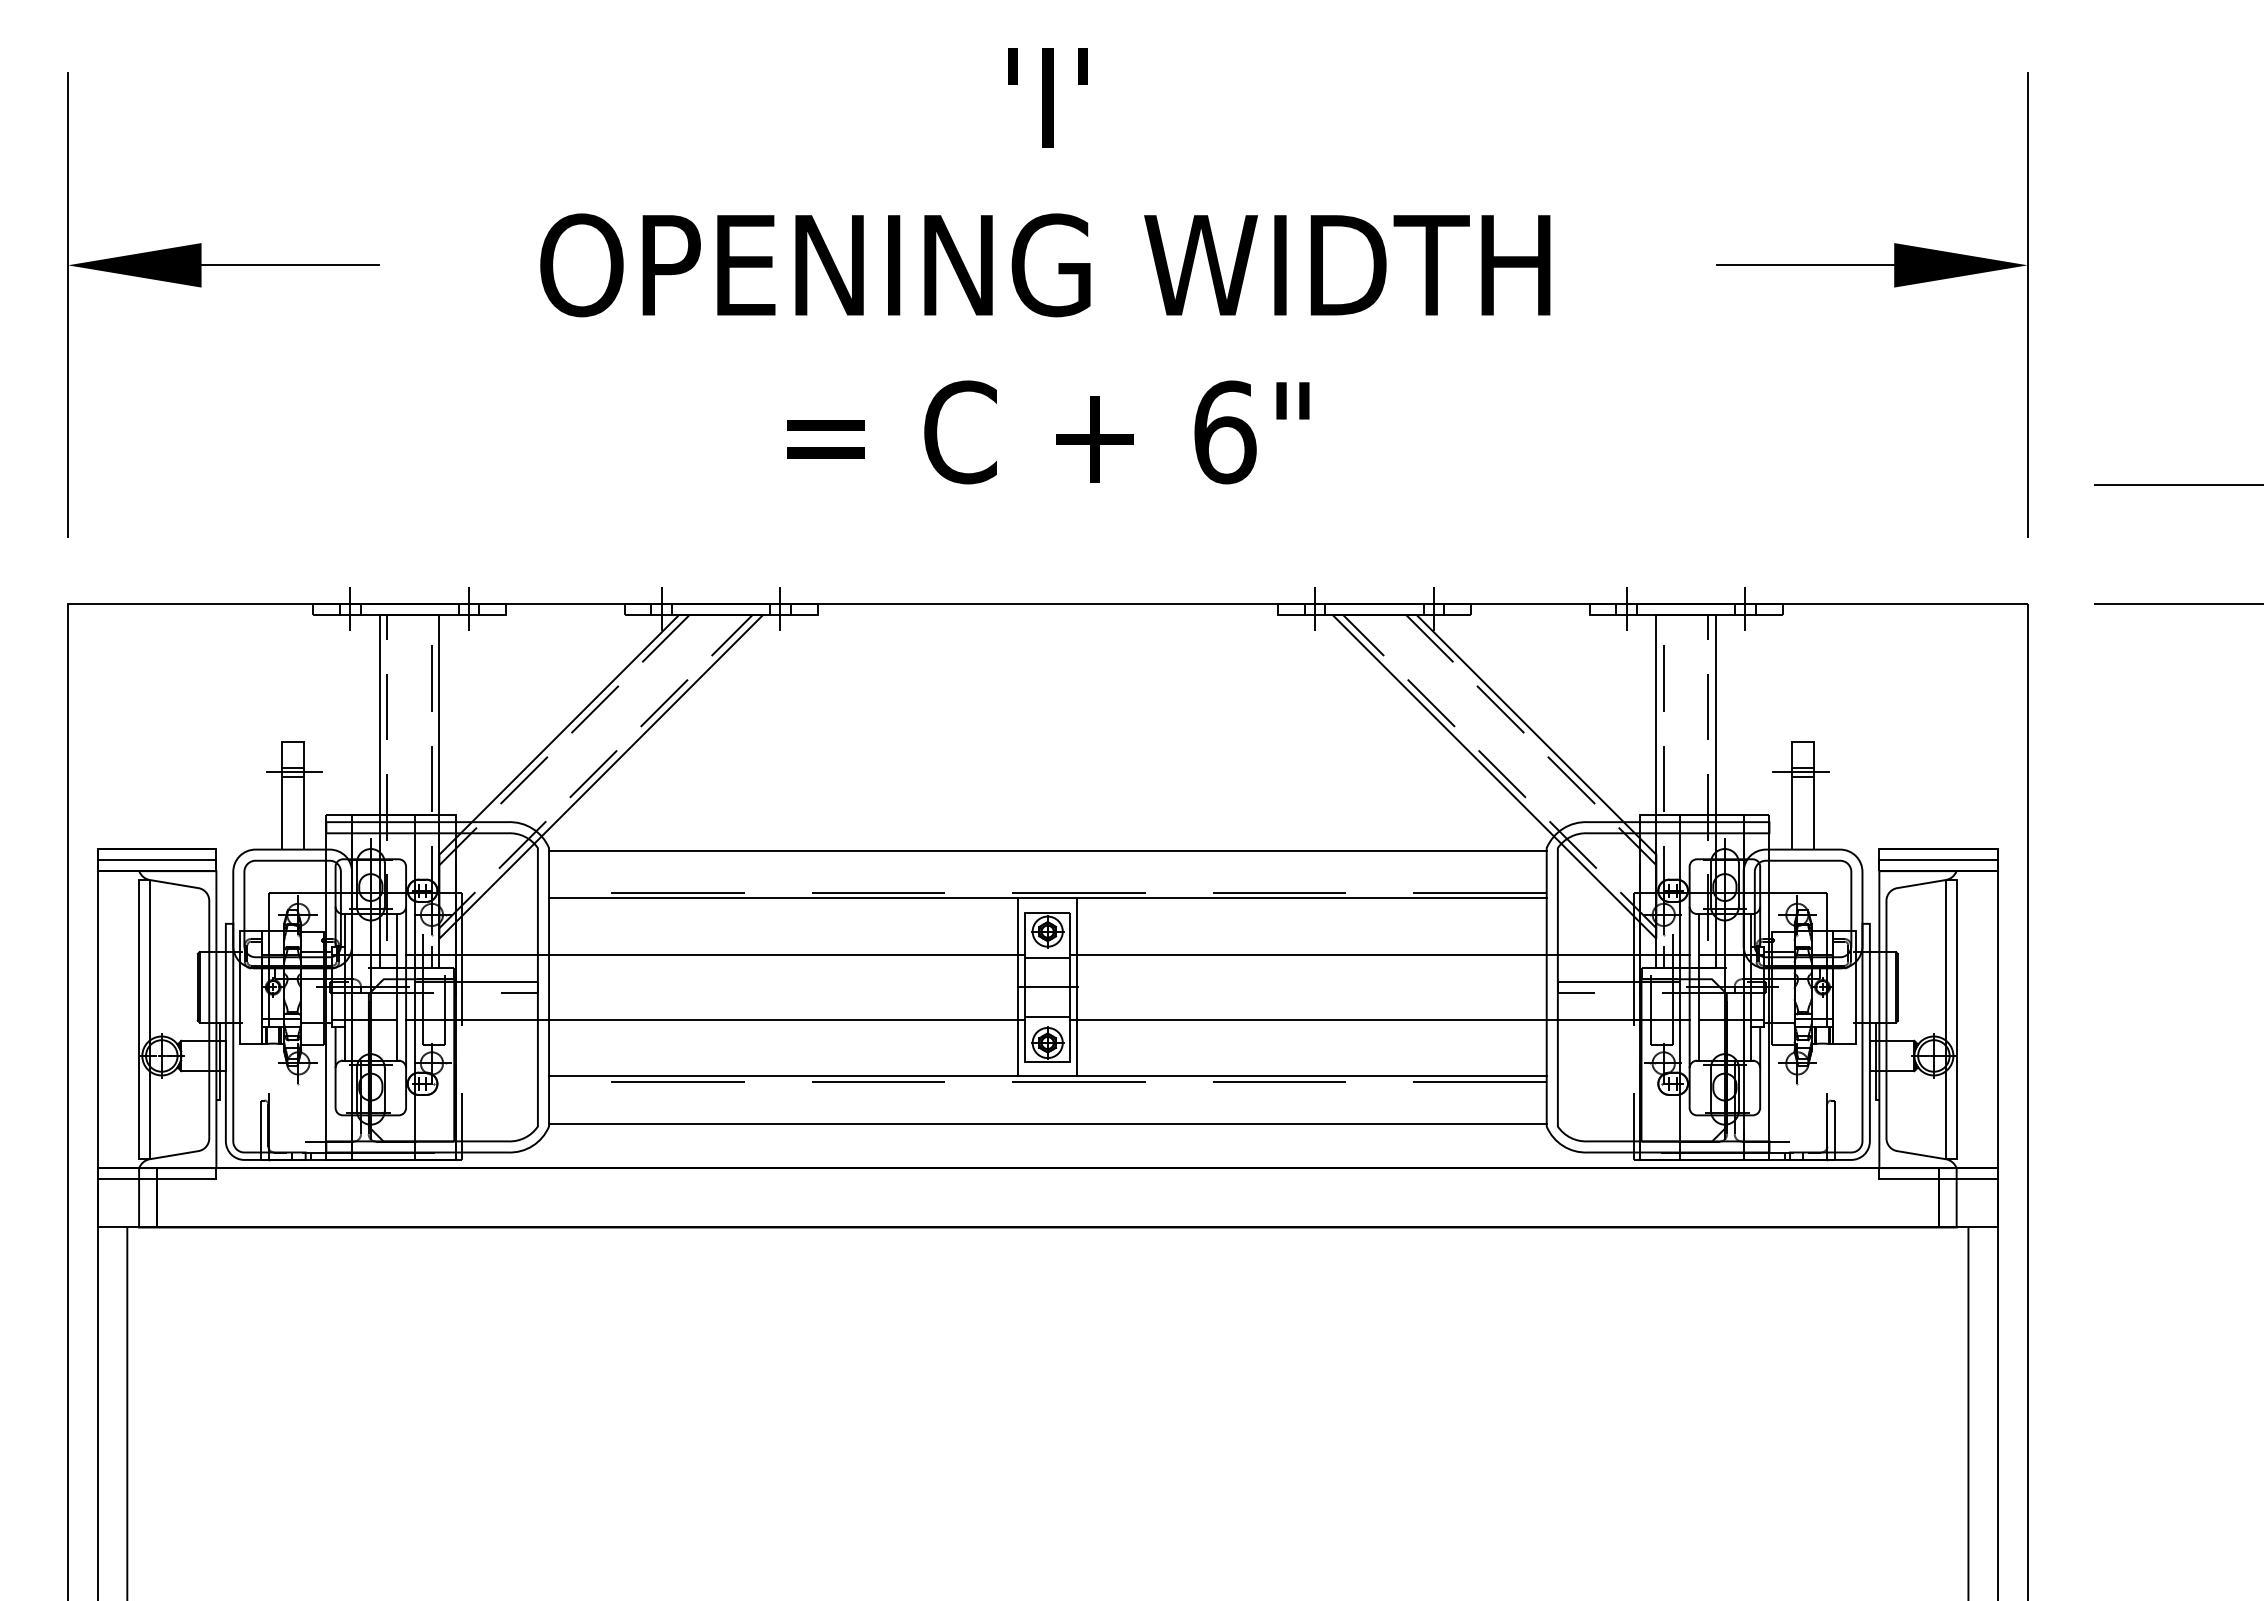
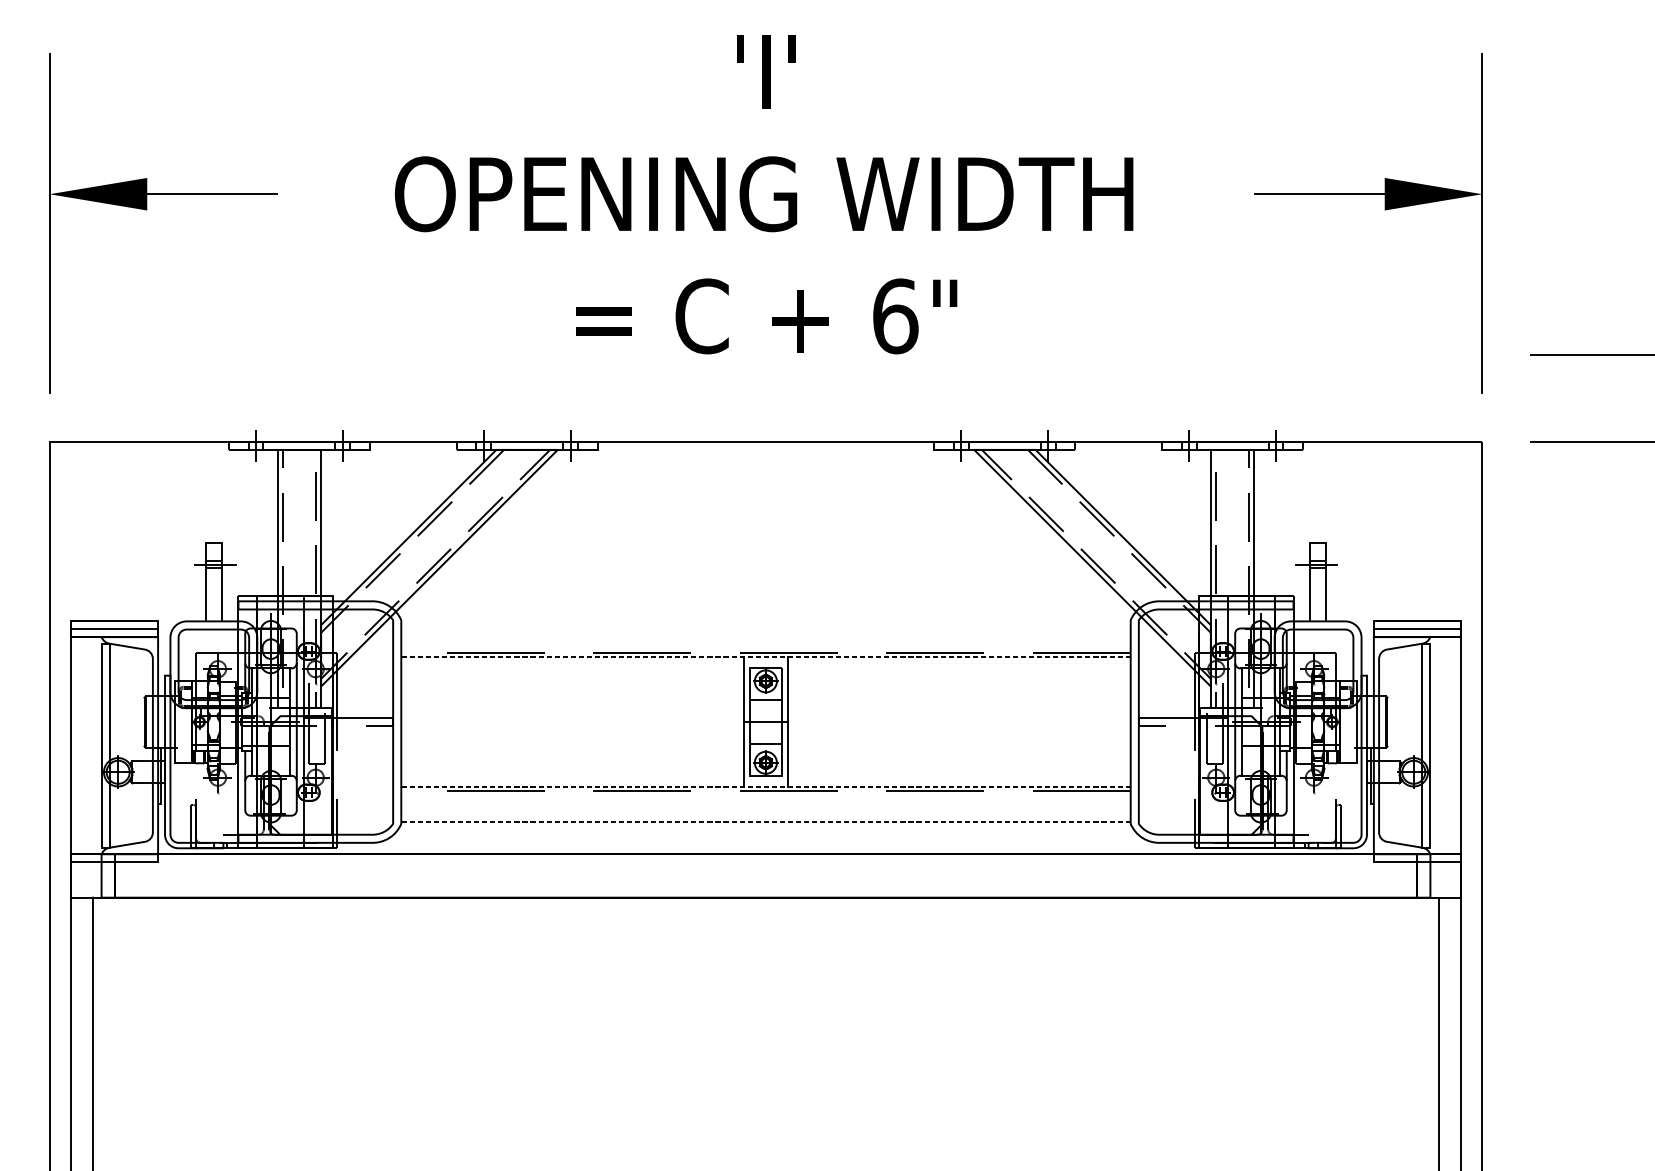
line: (1047, 851) -> (765, 622), removed
line: (1047, 898) -> (765, 657), solid -> dashed
line: (715, 954) -> (522, 698), removed
line: (1379, 954) -> (1008, 698), removed
line: (715, 1019) -> (522, 745), removed
line: (1379, 1019) -> (1008, 745), removed
line: (1047, 1076) -> (765, 787), solid -> dashed
line: (1047, 1123) -> (765, 821), solid -> dashed

